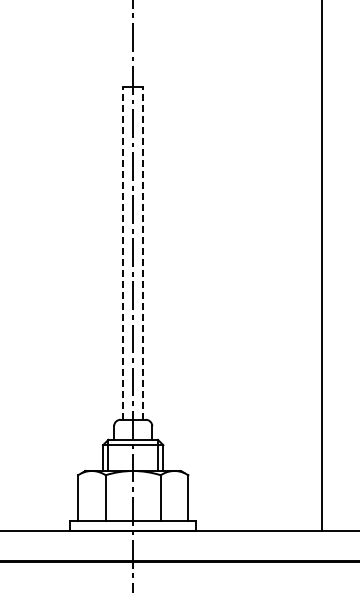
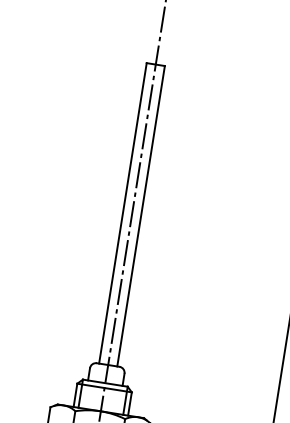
line: (123, 252) -> (123, 212), dashed -> solid
line: (143, 252) -> (141, 215), dashed -> solid

